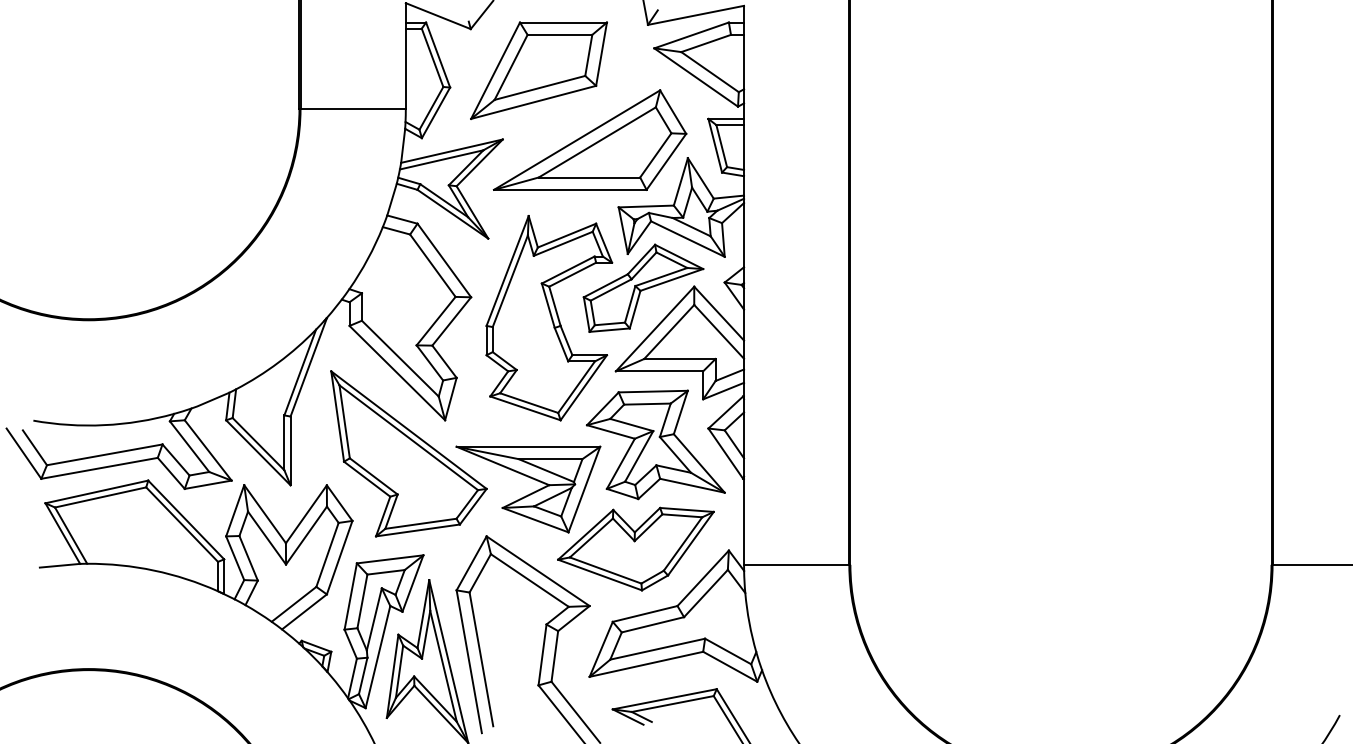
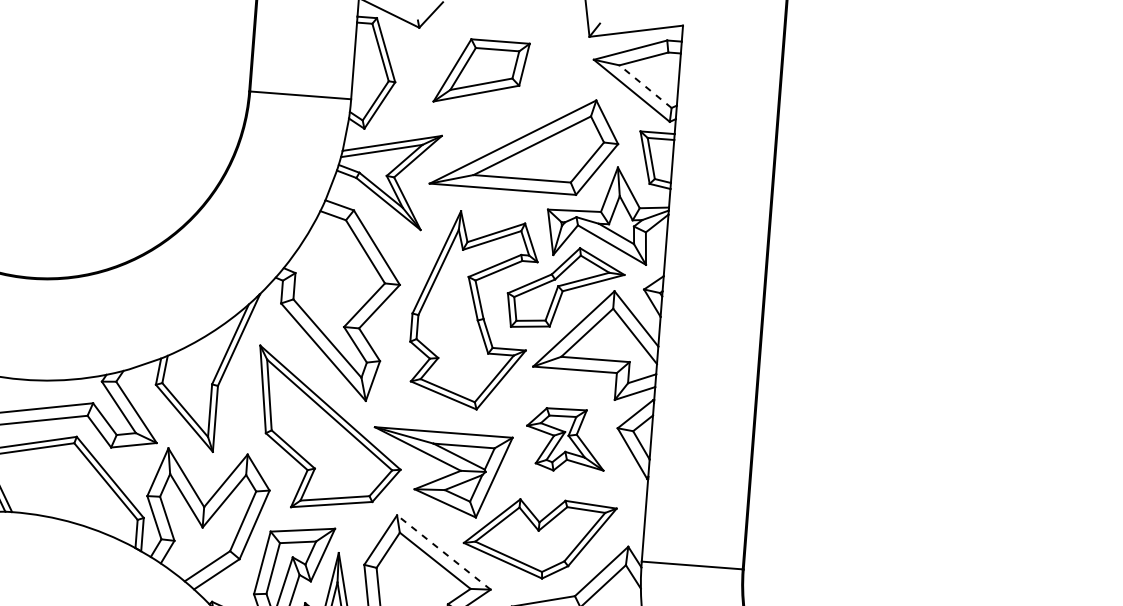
part: (538, 70) -> (481, 72), size x0.7
line: (709, 71) -> (645, 86), solid -> dashed
part: (655, 444) -> (565, 439), size x0.6
line: (537, 570) -> (443, 551), solid -> dashed

